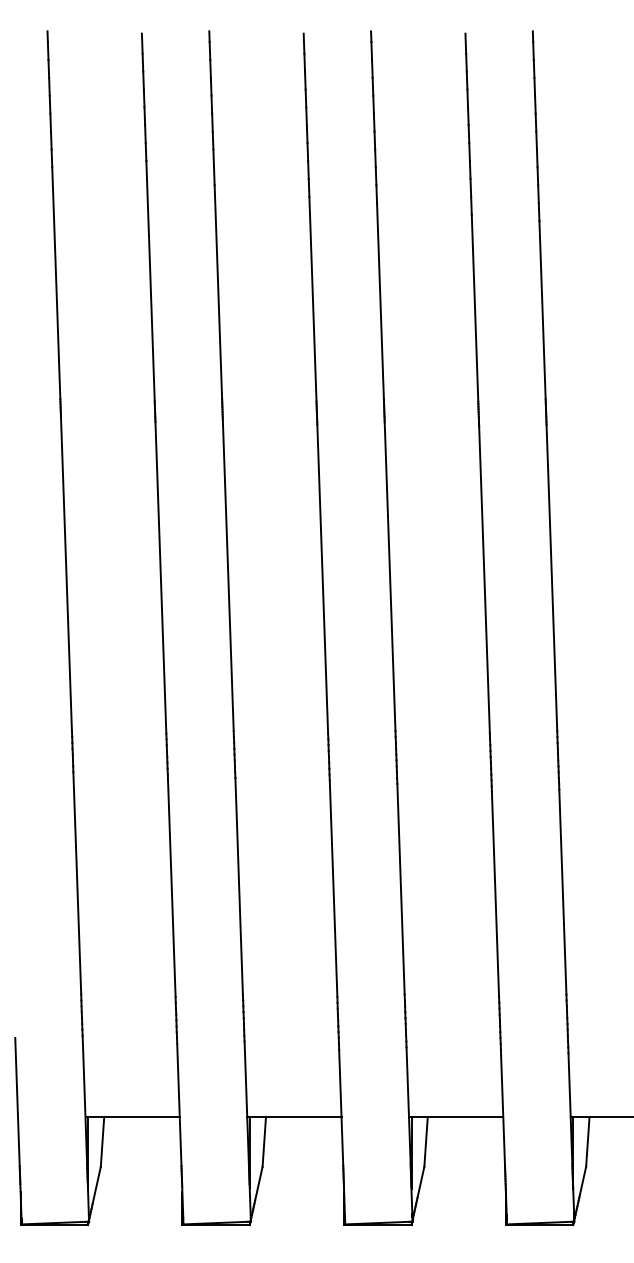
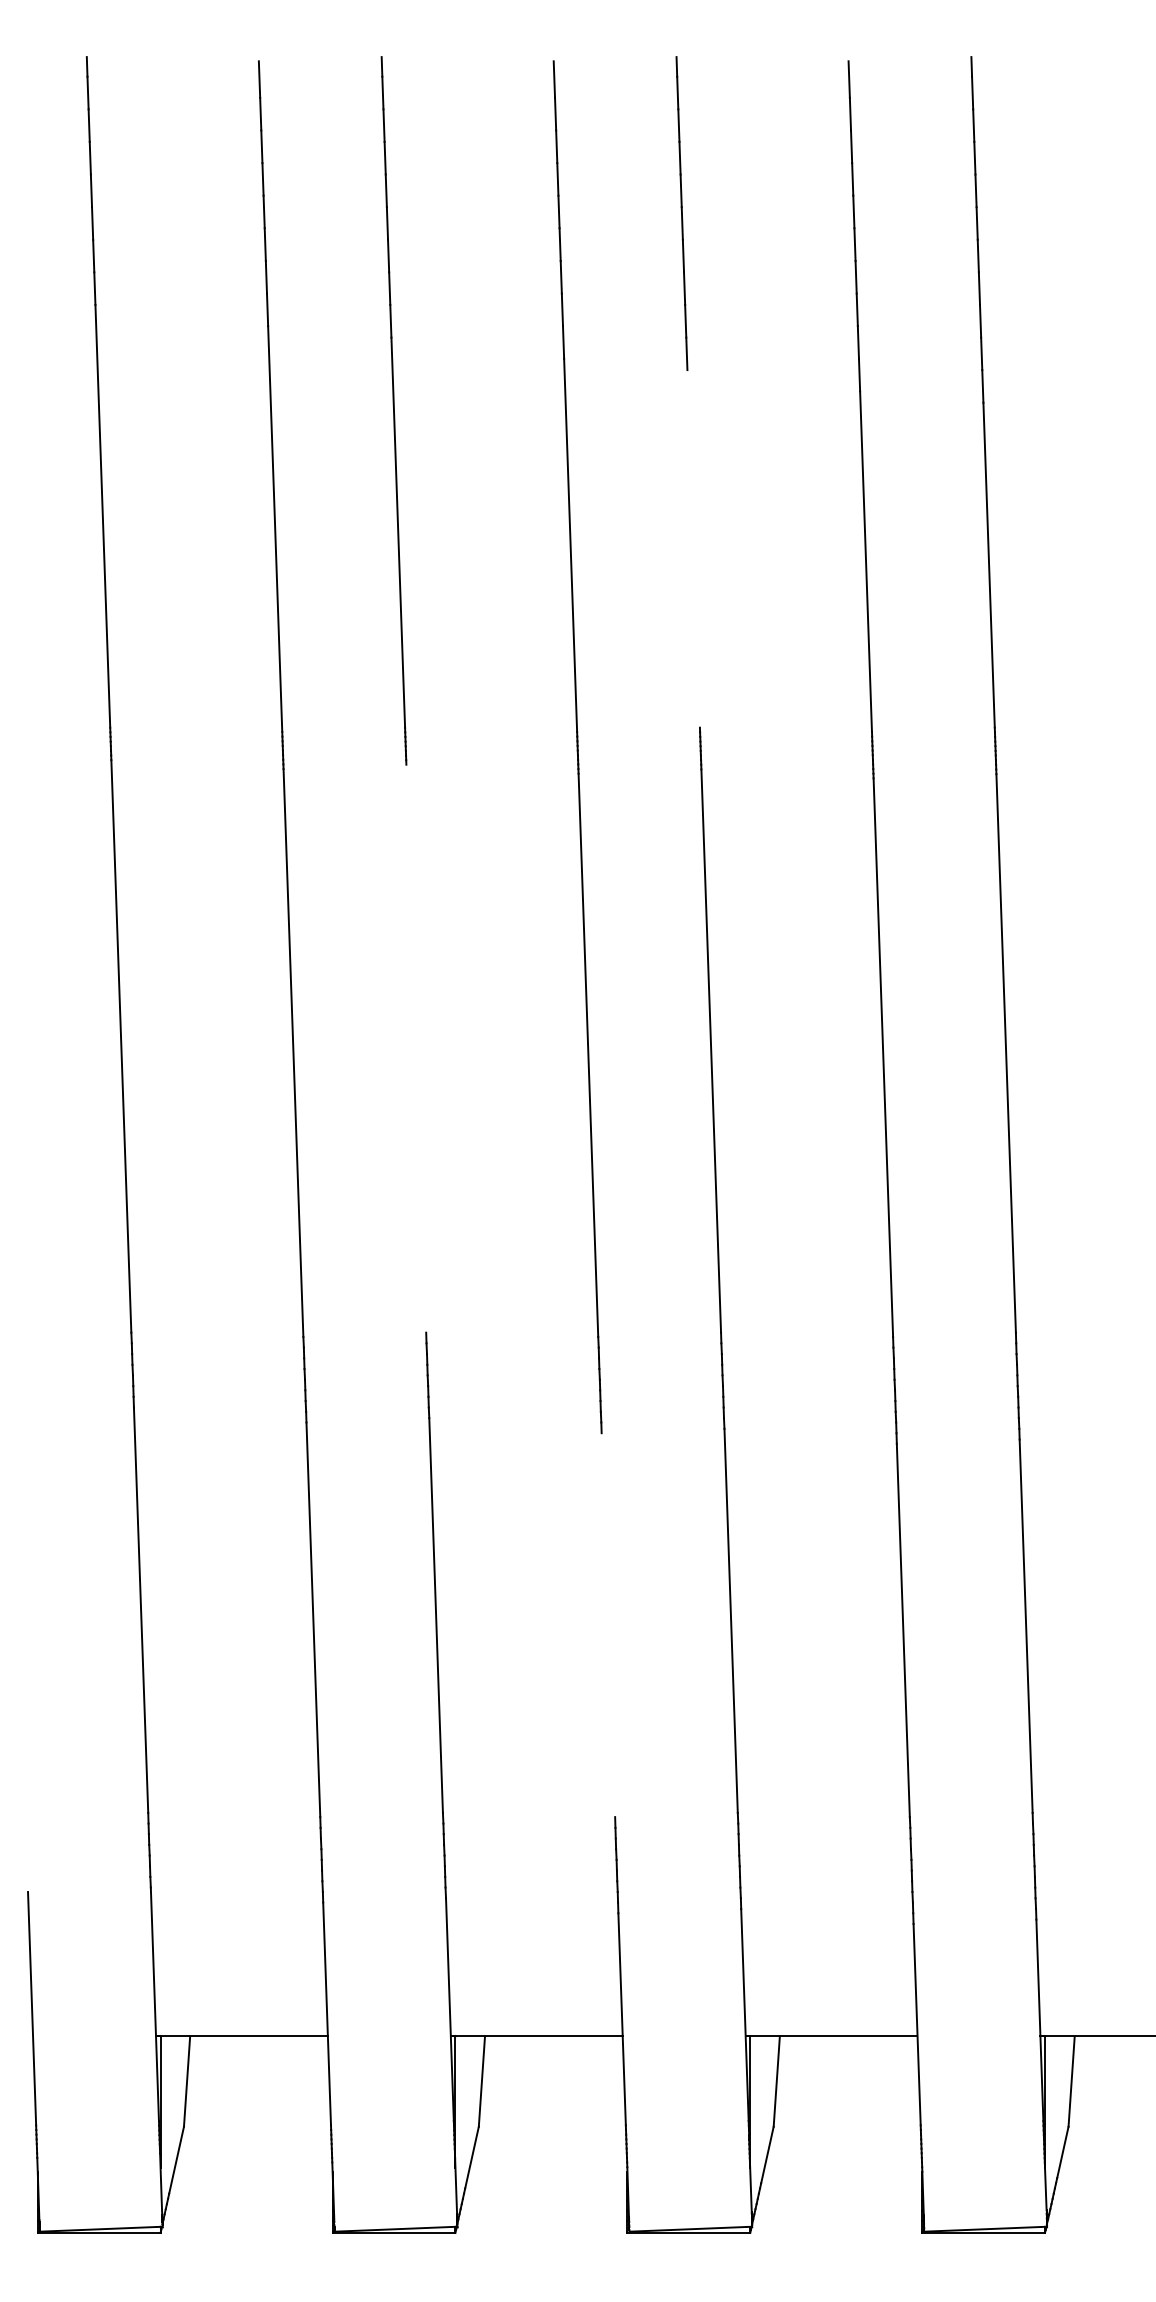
line: (380, 301) -> (693, 549), removed
line: (227, 575) -> (414, 1048), removed
line: (333, 891) -> (608, 1624), removed

